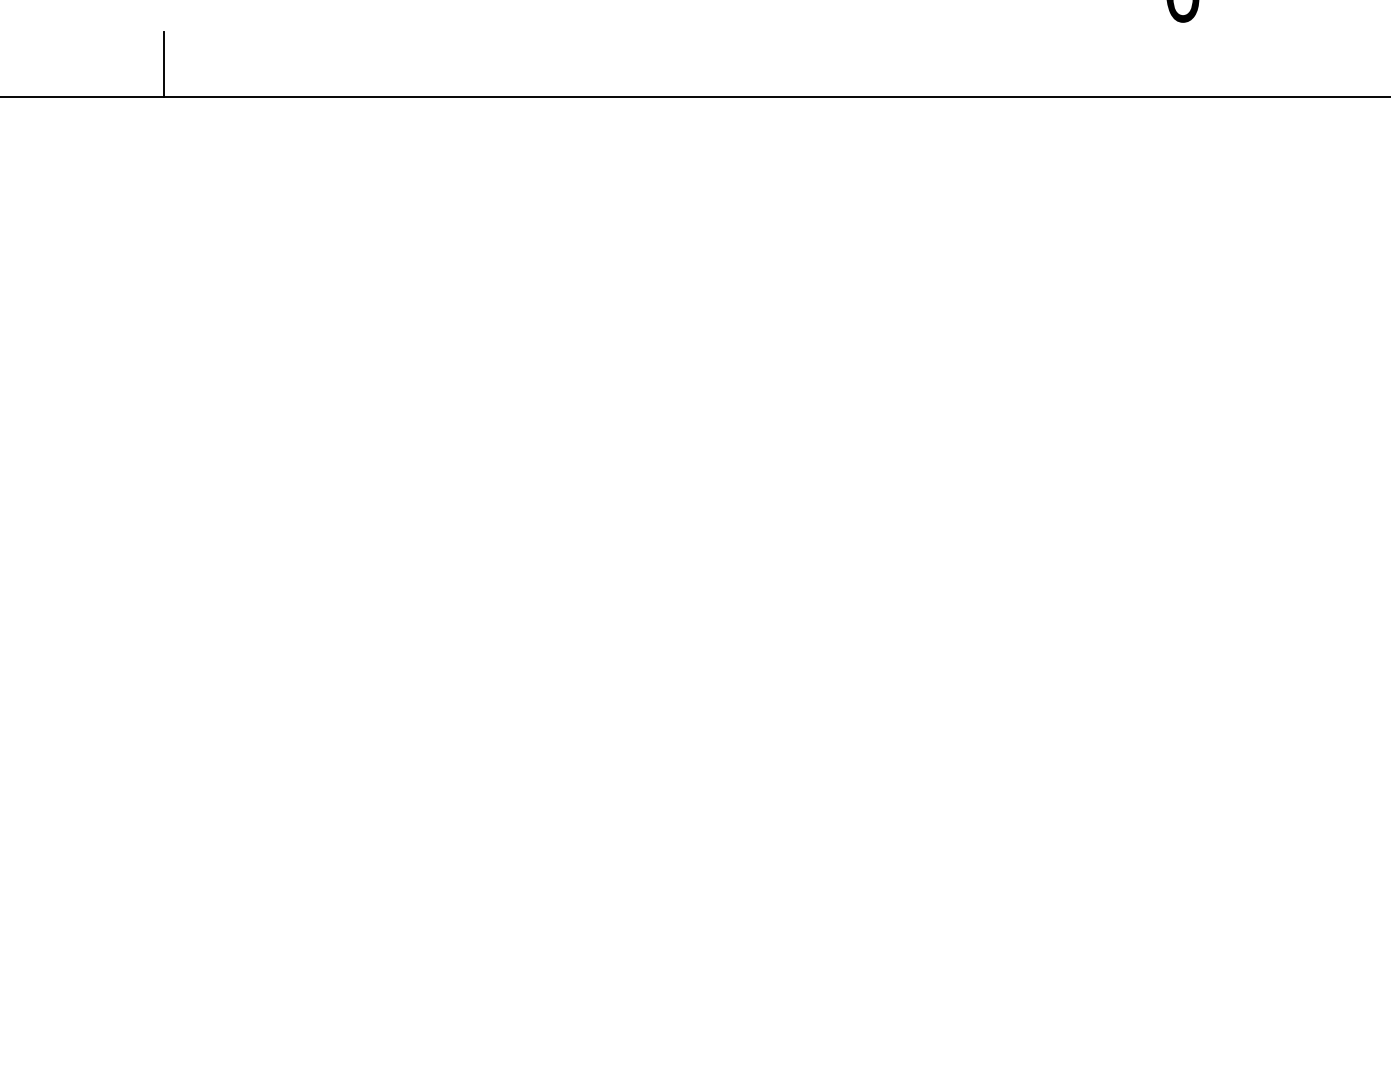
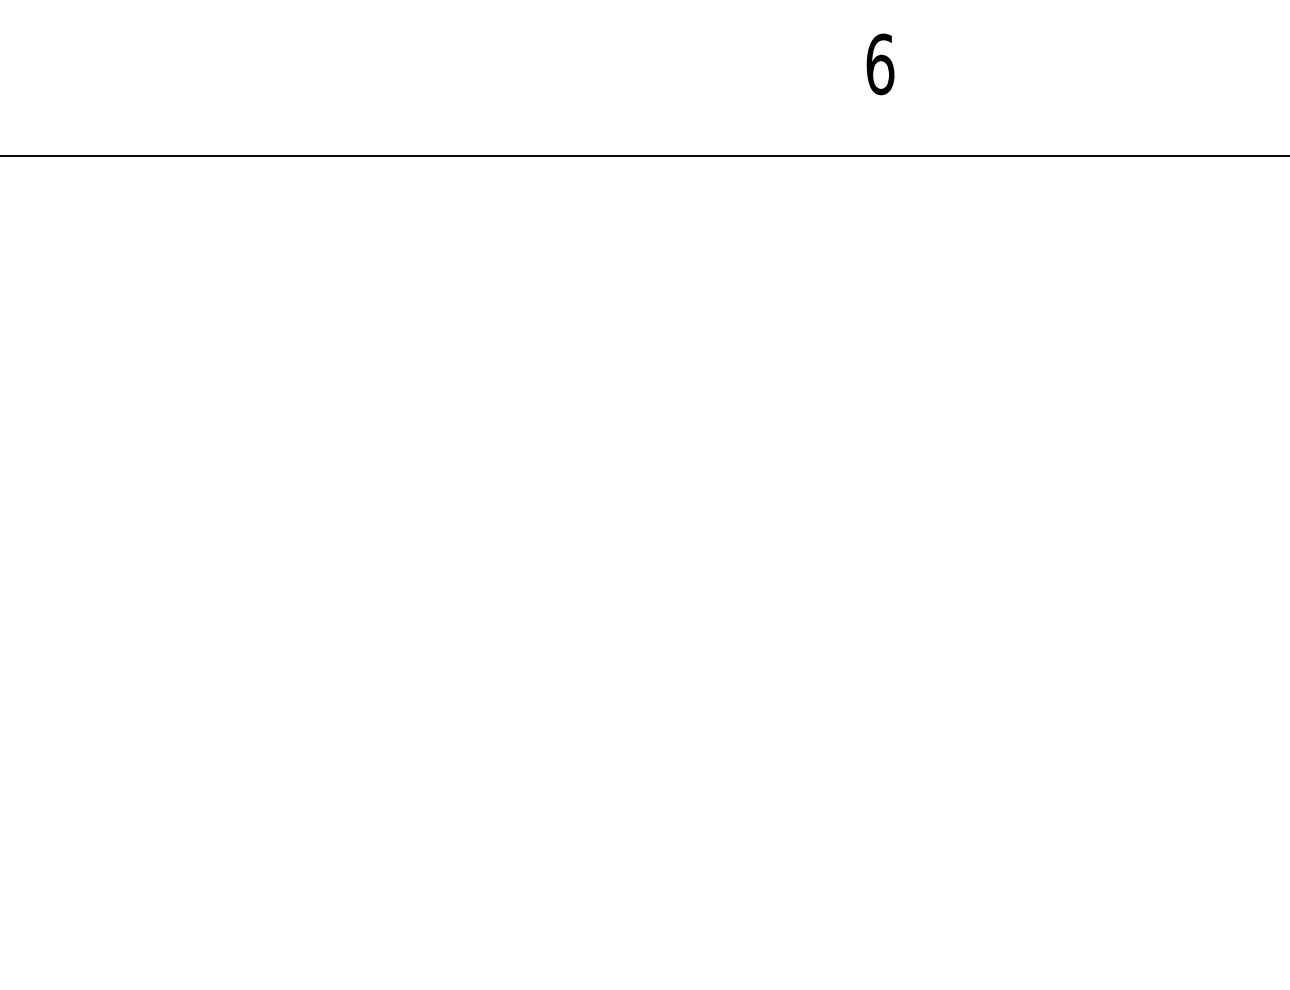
line: (164, 64) -> (42, 129), removed

